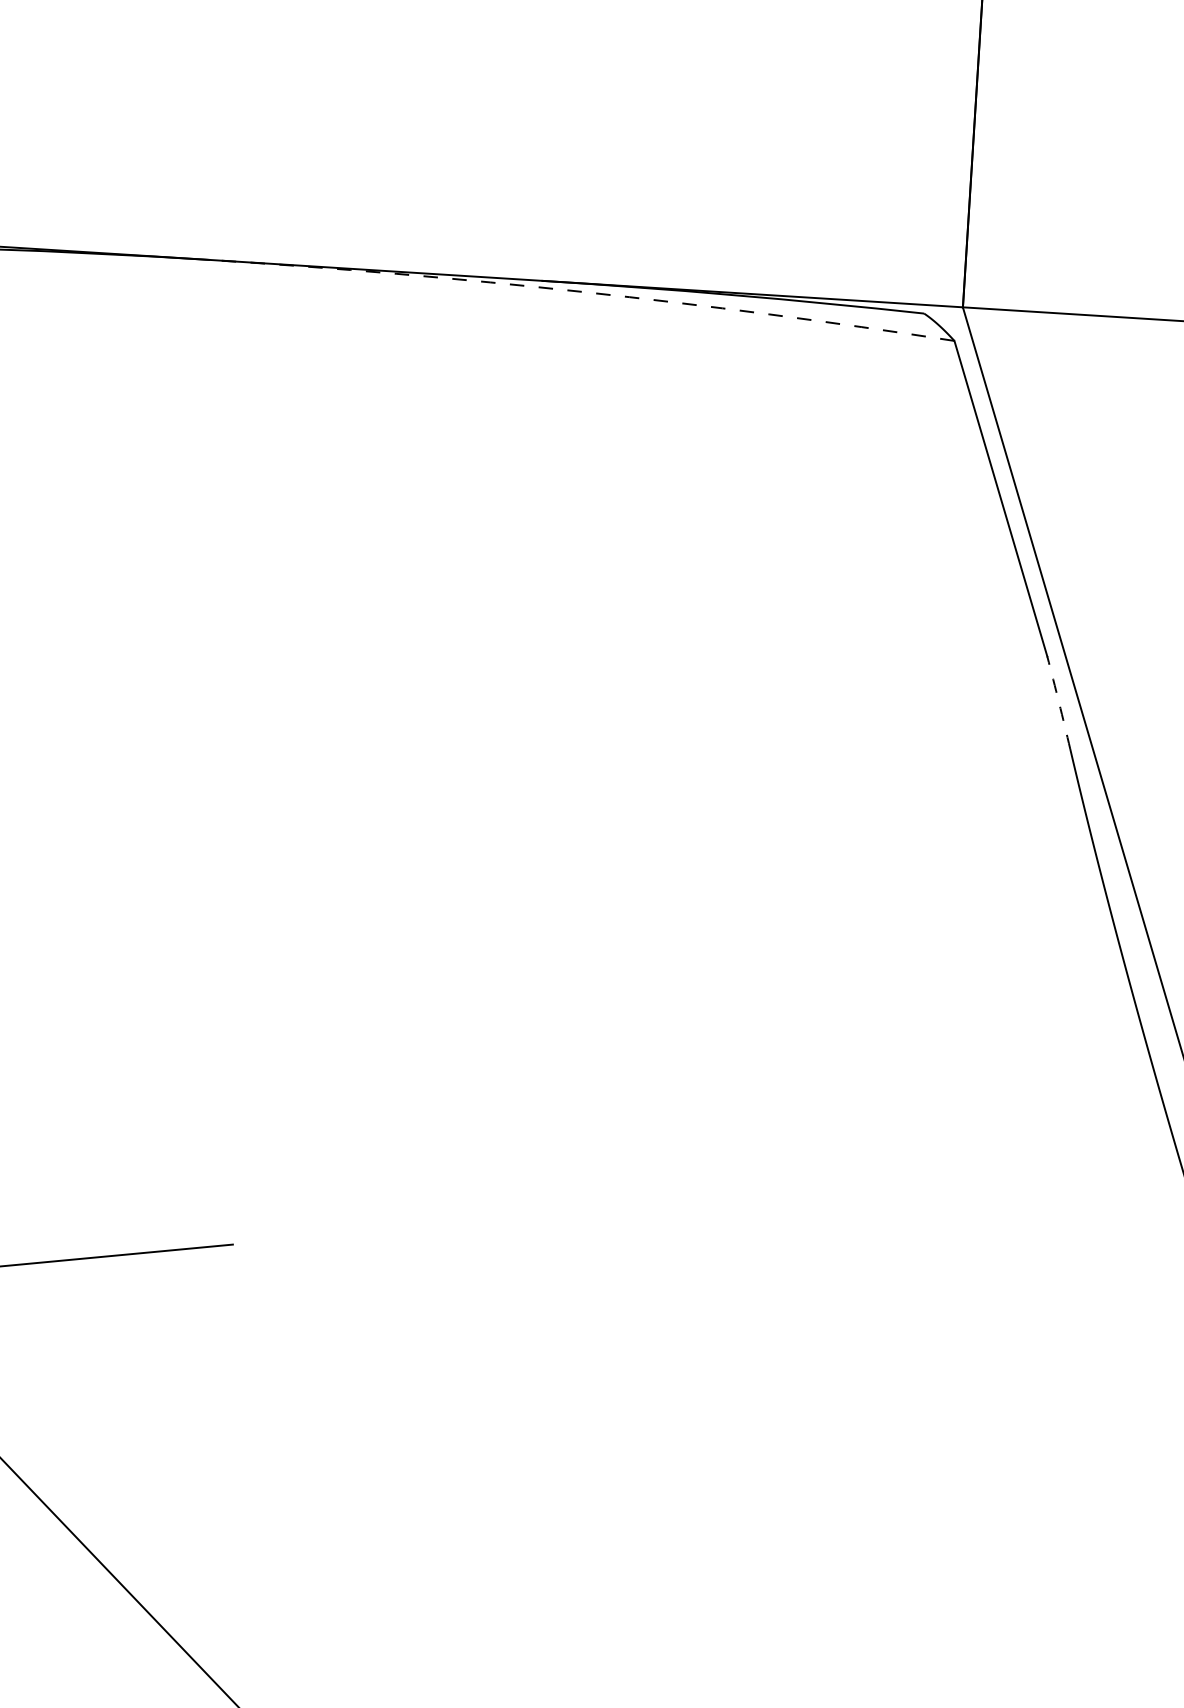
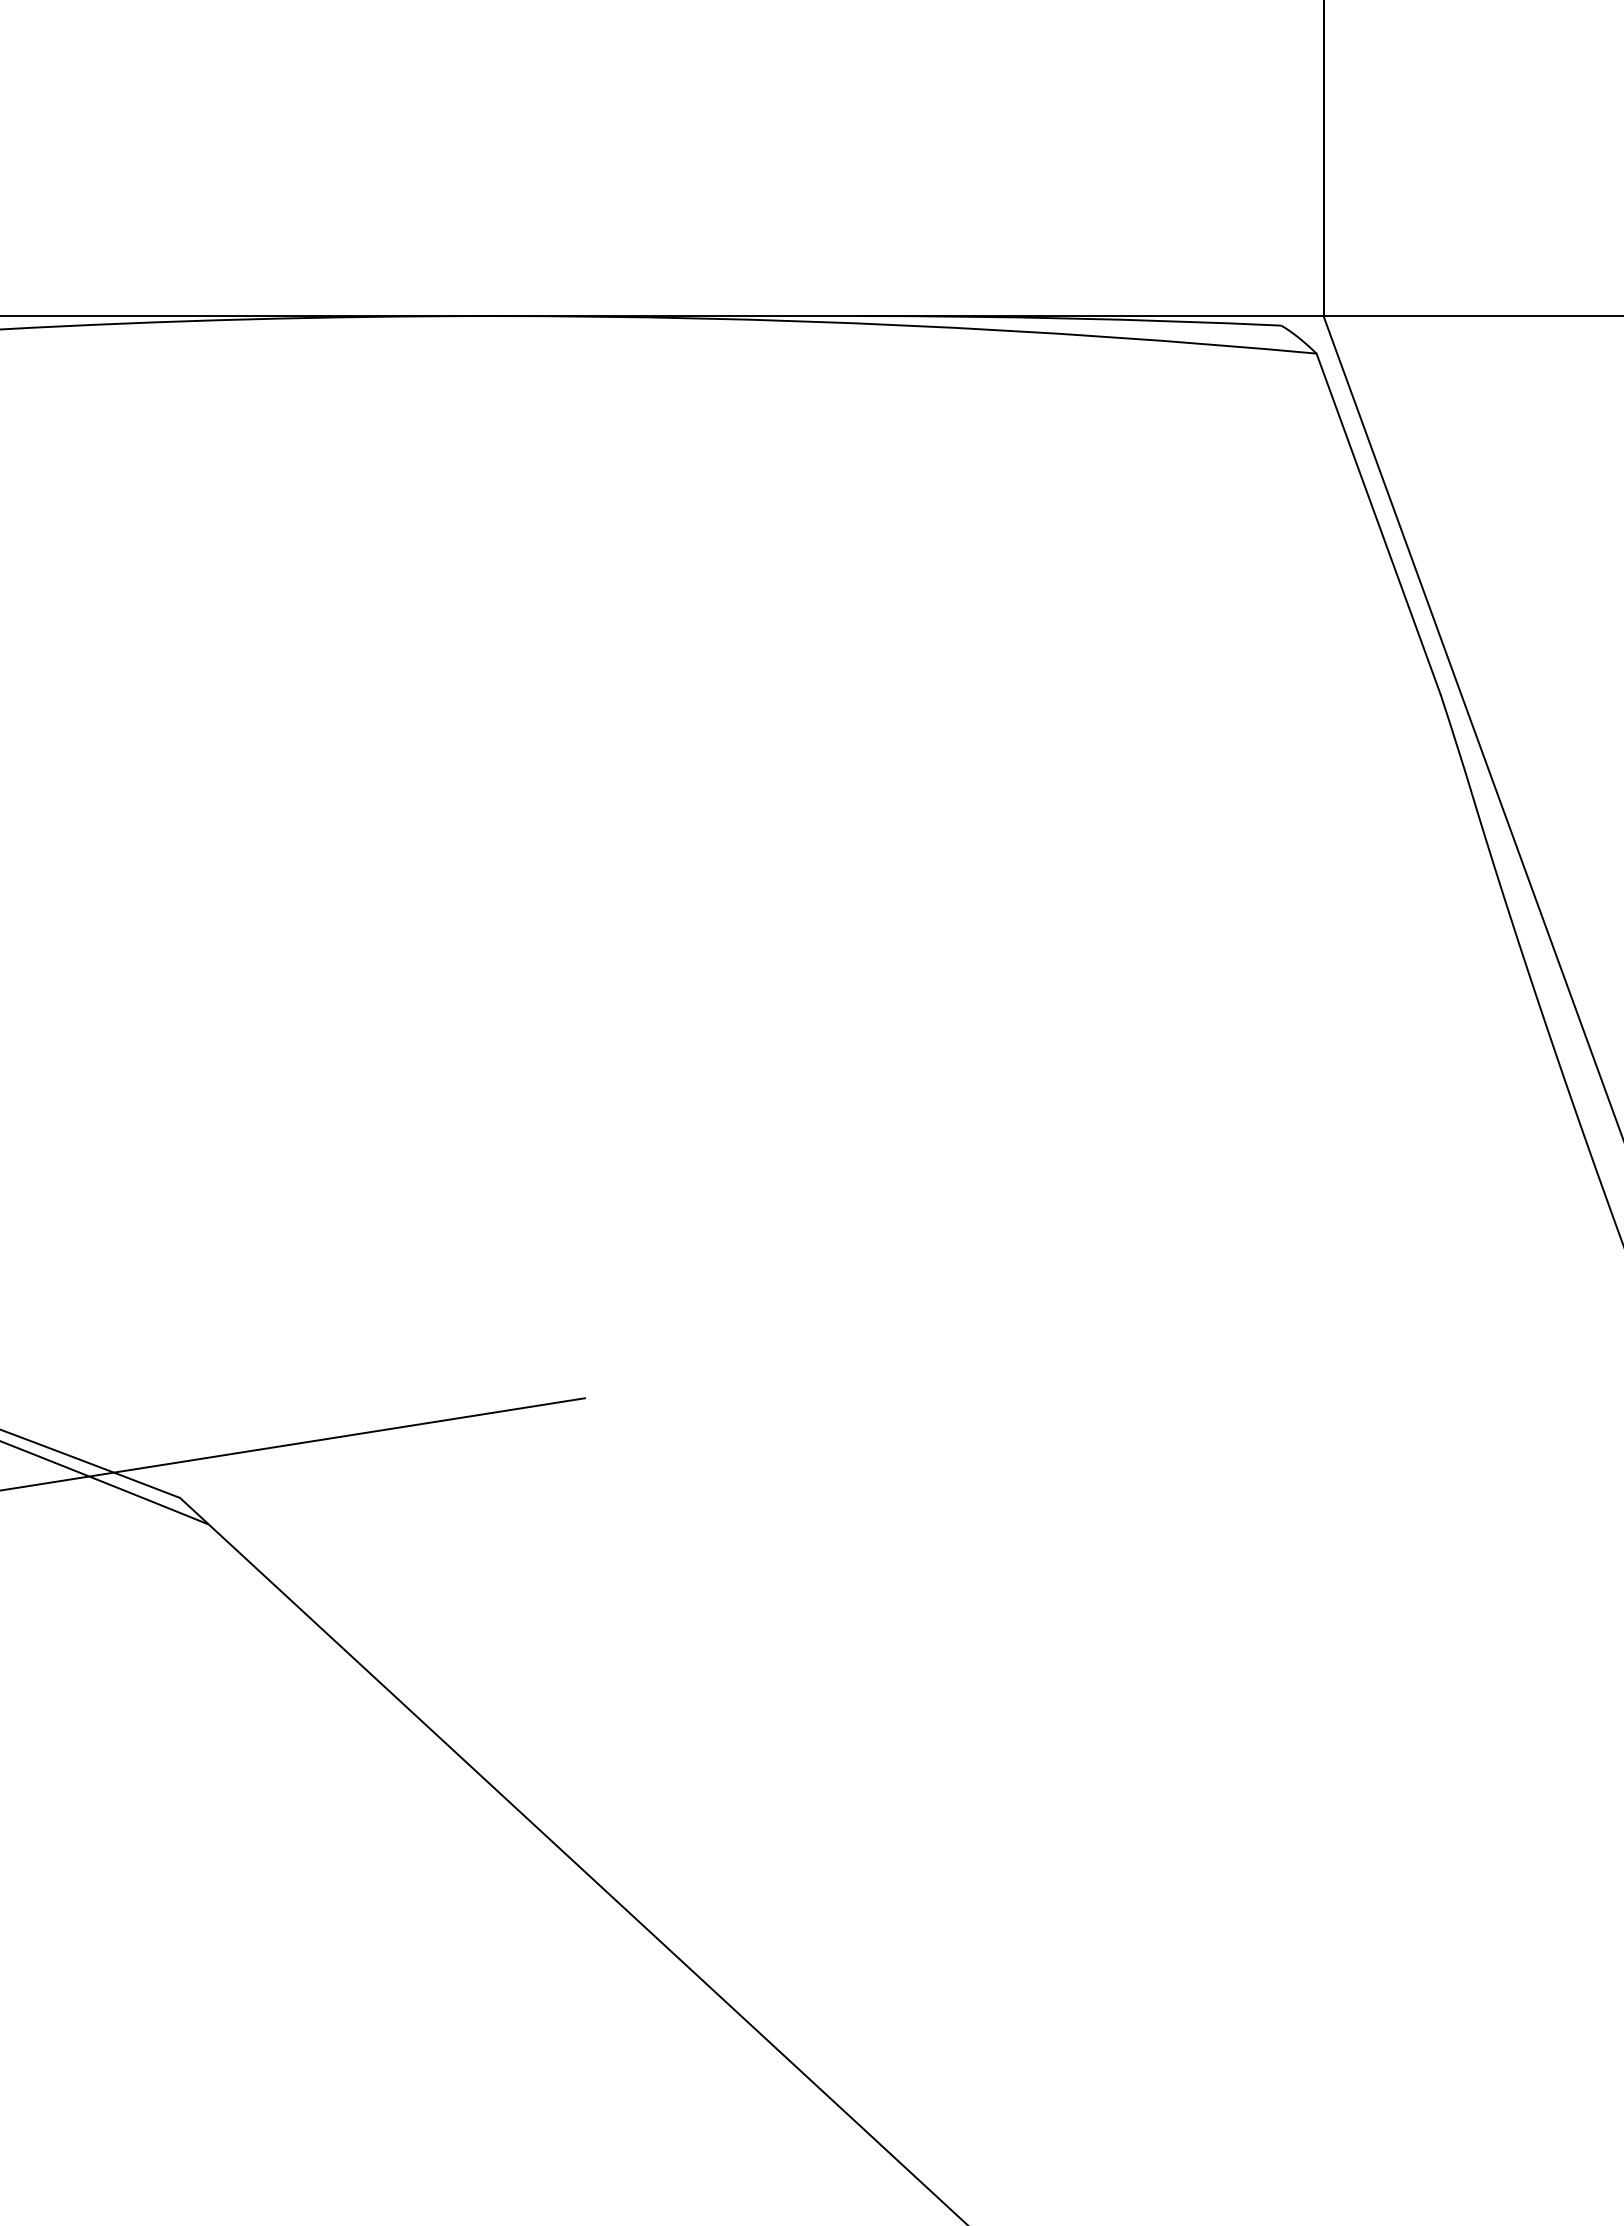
arc: (583, 292) -> (904, 325), dashed -> solid
arc: (1058, 702) -> (1456, 744), dashed -> solid

